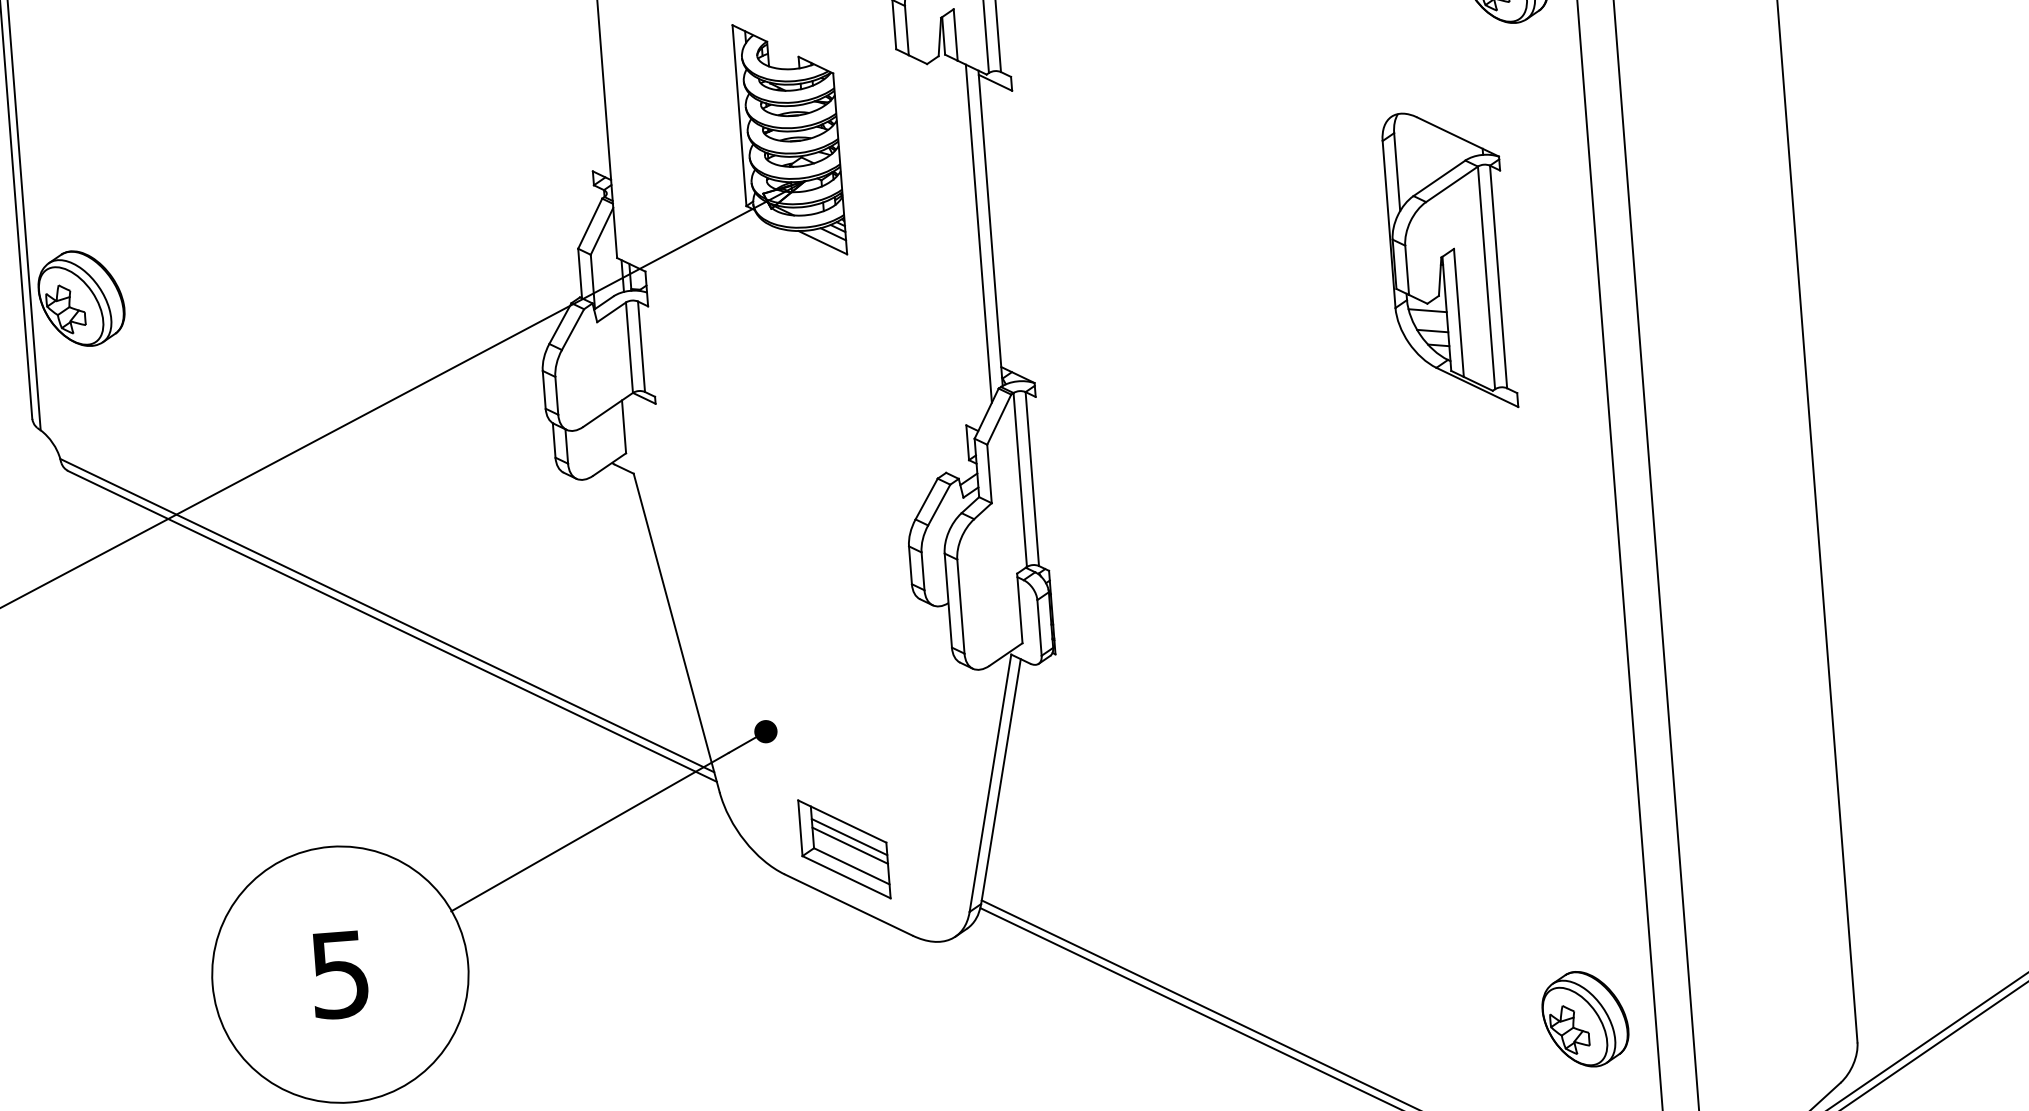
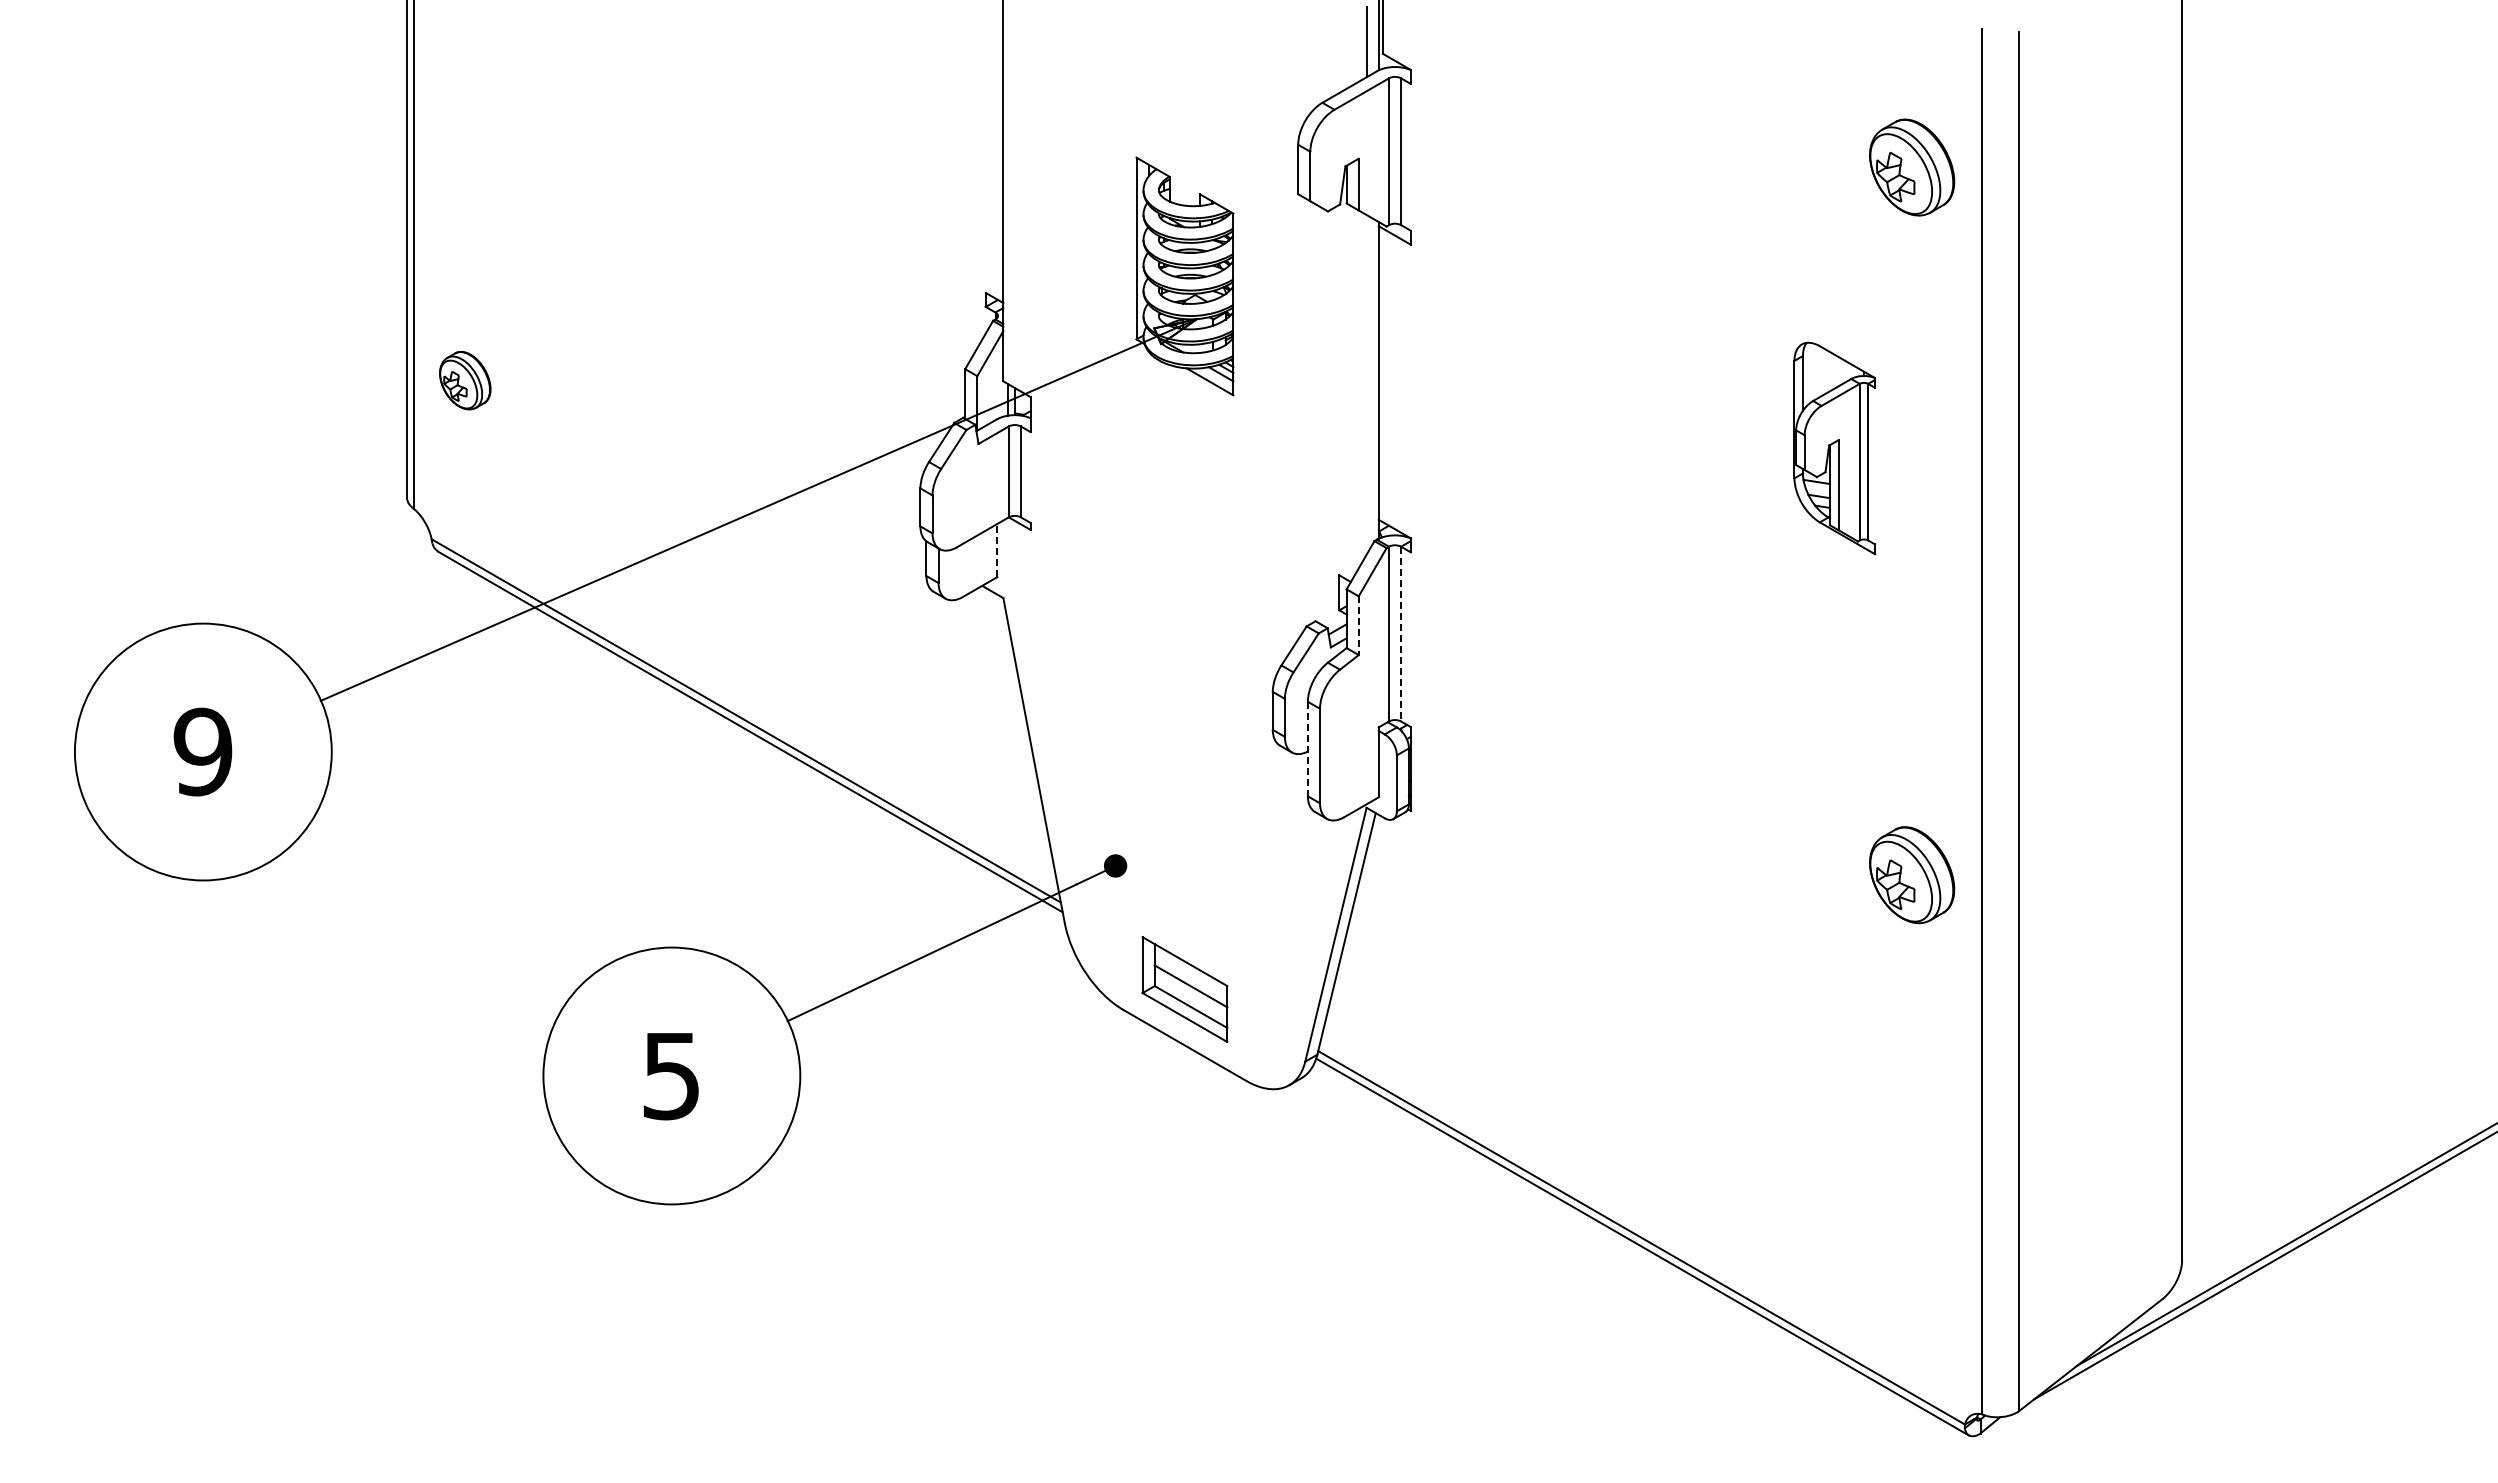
line: (978, 233) -> (1366, 384), removed
part: (1449, 261) -> (1834, 448), size x0.7
part: (81, 298) -> (465, 380), size x0.6
line: (624, 426) -> (997, 550), solid -> dashed
line: (989, 474) -> (1358, 626), solid -> dashed
line: (1032, 479) -> (1401, 634), solid -> dashed
line: (947, 601) -> (1307, 749), solid -> dashed
line: (848, 836) -> (1190, 977), removed
part: (1585, 1019) -> (1912, 875), moved

